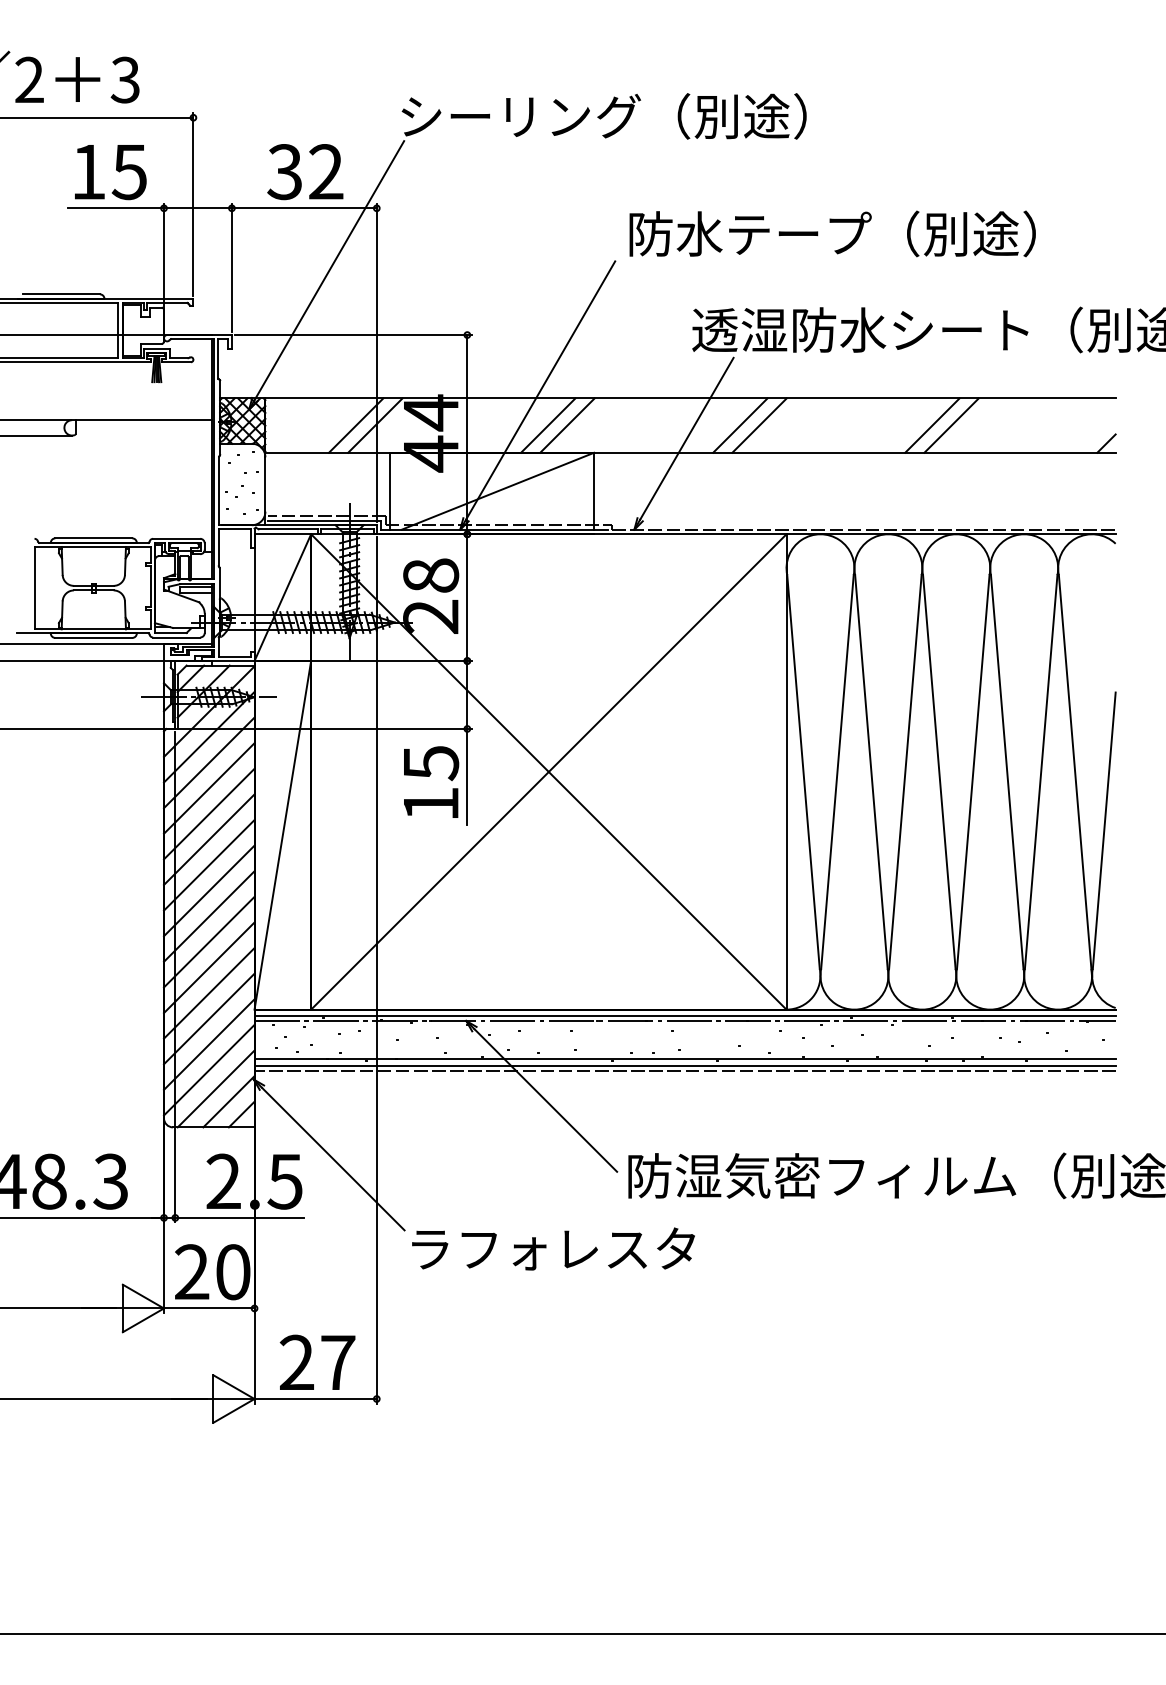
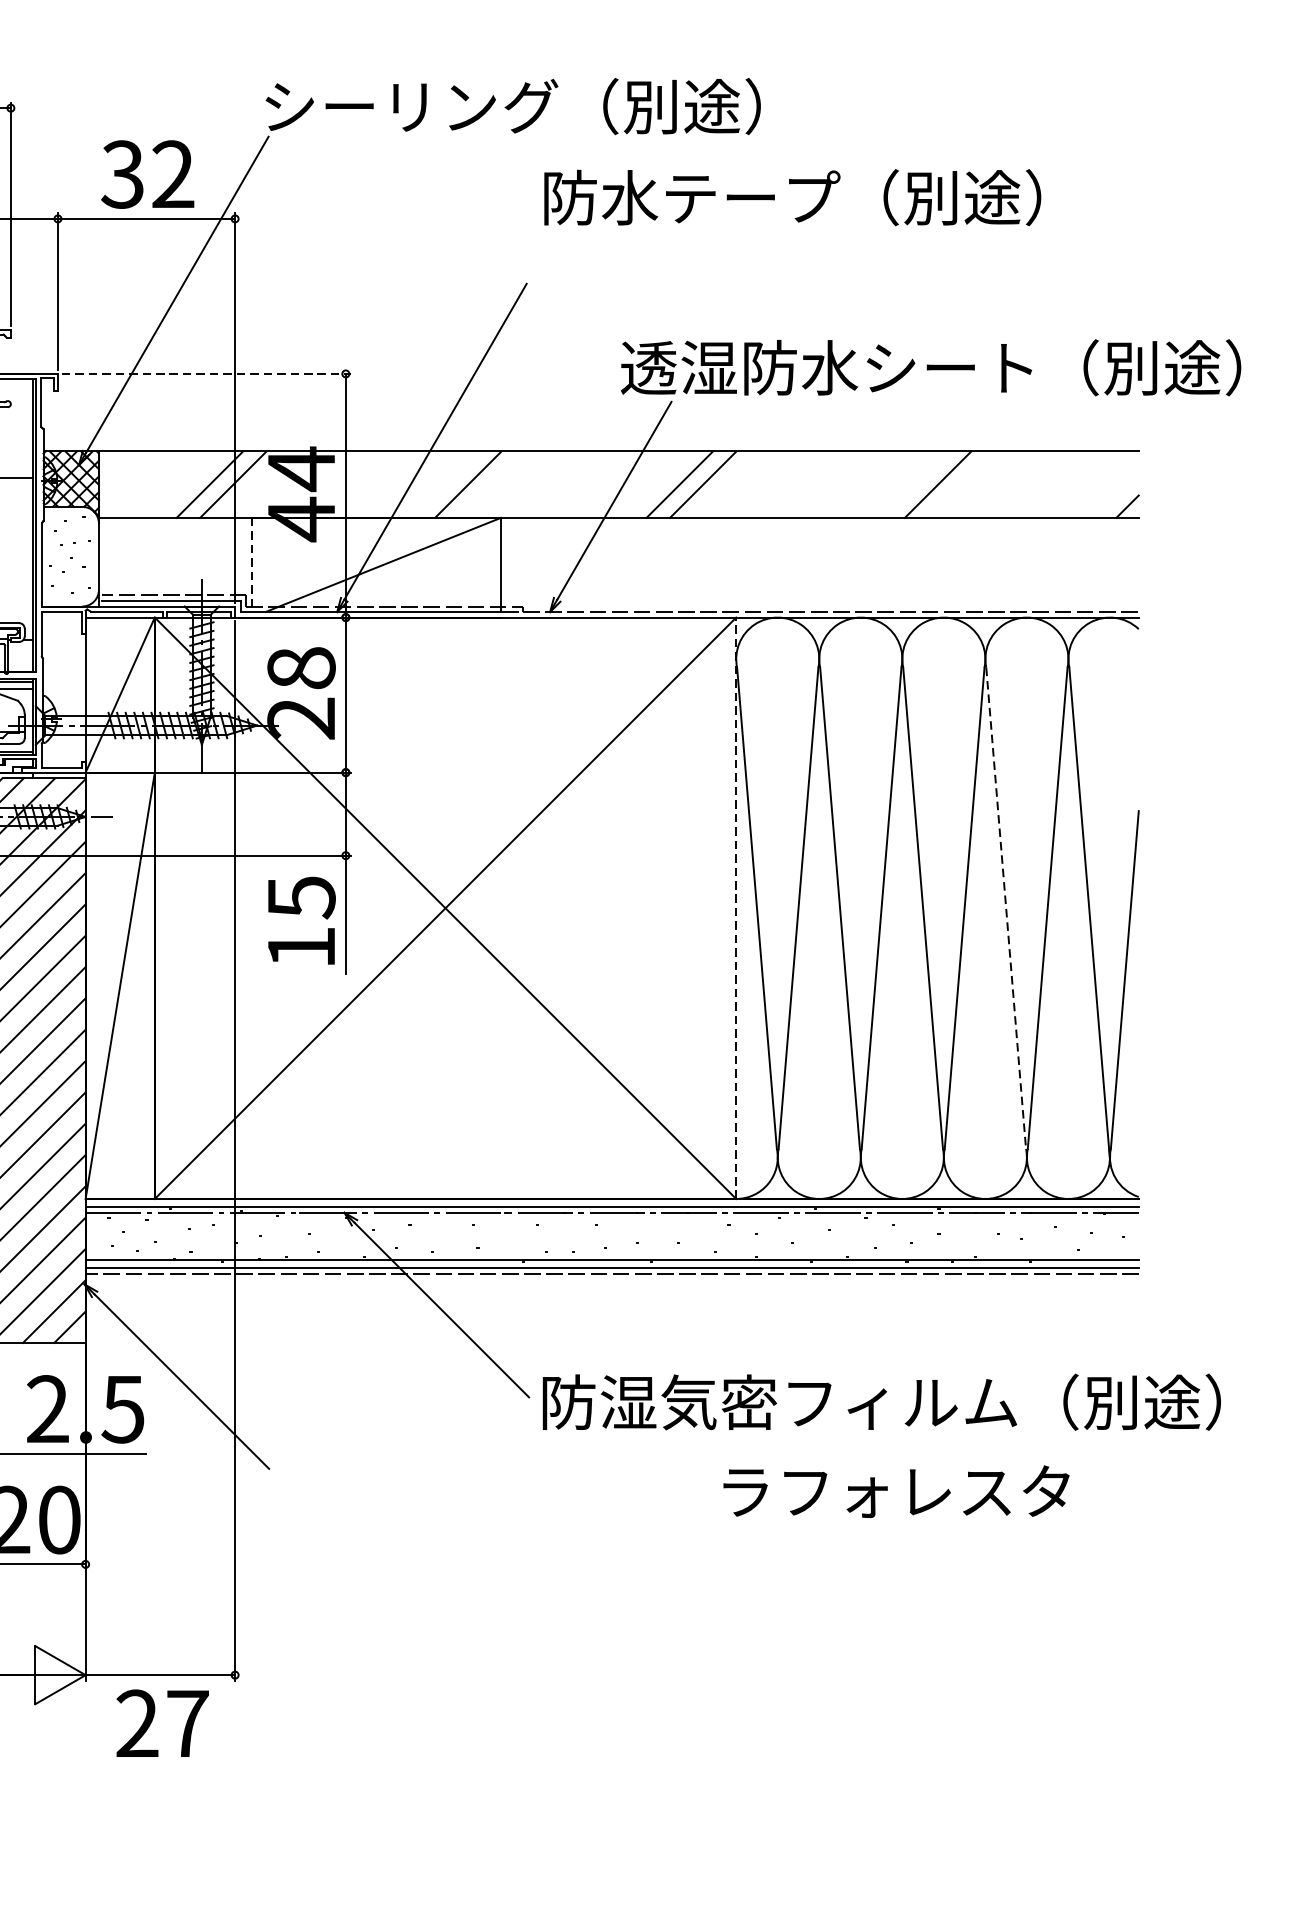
text: (832, 233) -> (792, 197), moved
line: (353, 335) -> (206, 374), solid -> dashed
line: (548, 425) -> (445, 484), removed
line: (932, 425) -> (914, 484), removed
line: (390, 491) -> (251, 565), solid -> dashed
line: (786, 771) -> (736, 907), solid -> dashed
line: (1007, 772) -> (1006, 908), solid -> dashed
text: (553, 1248) -> (896, 1491), moved
text: (317, 1361) -> (162, 1722), moved

